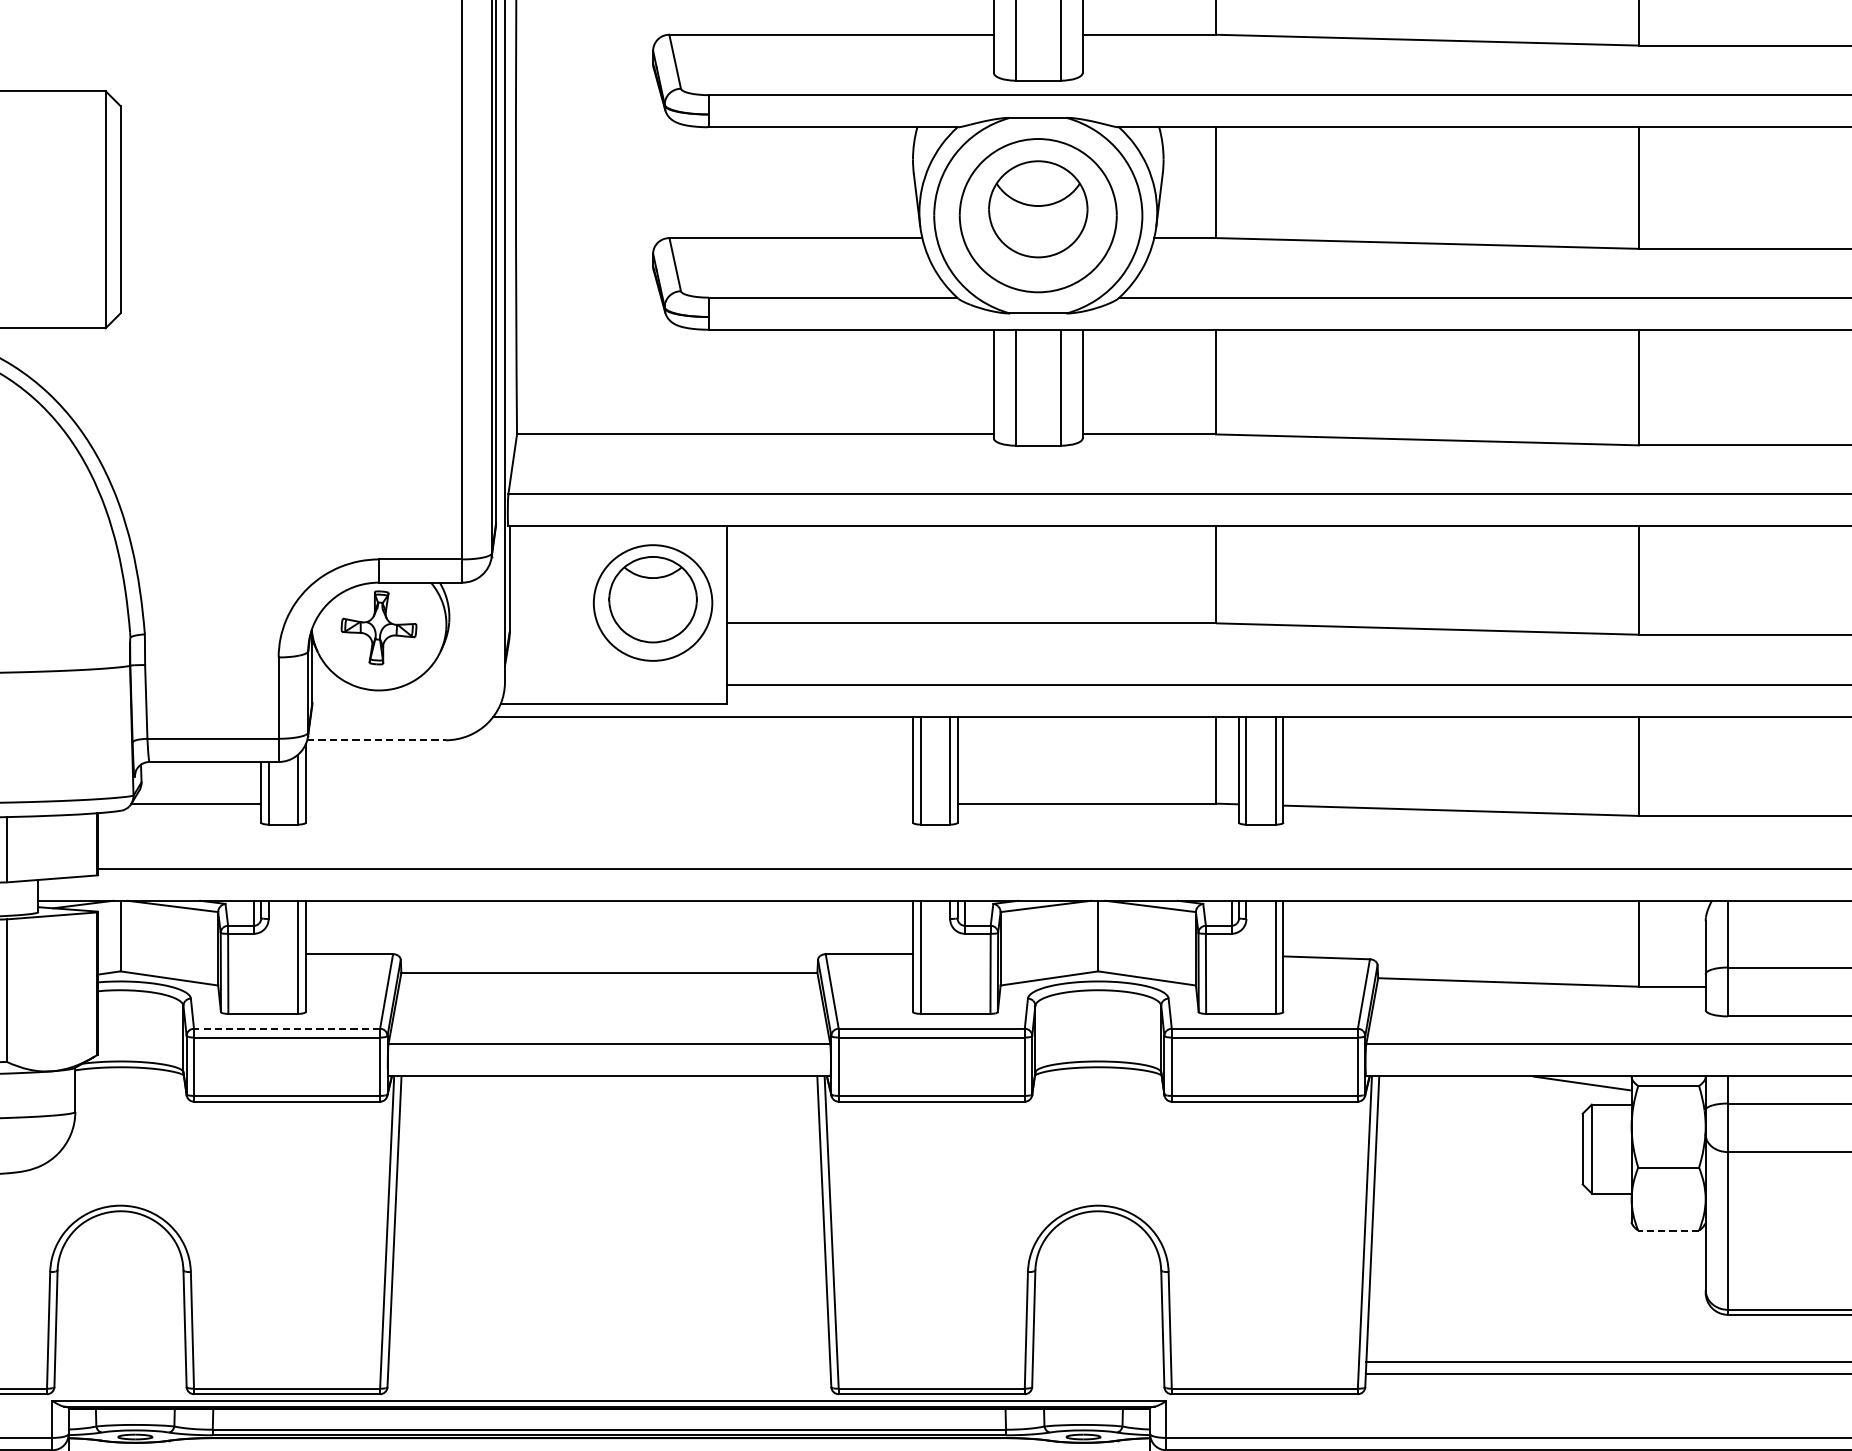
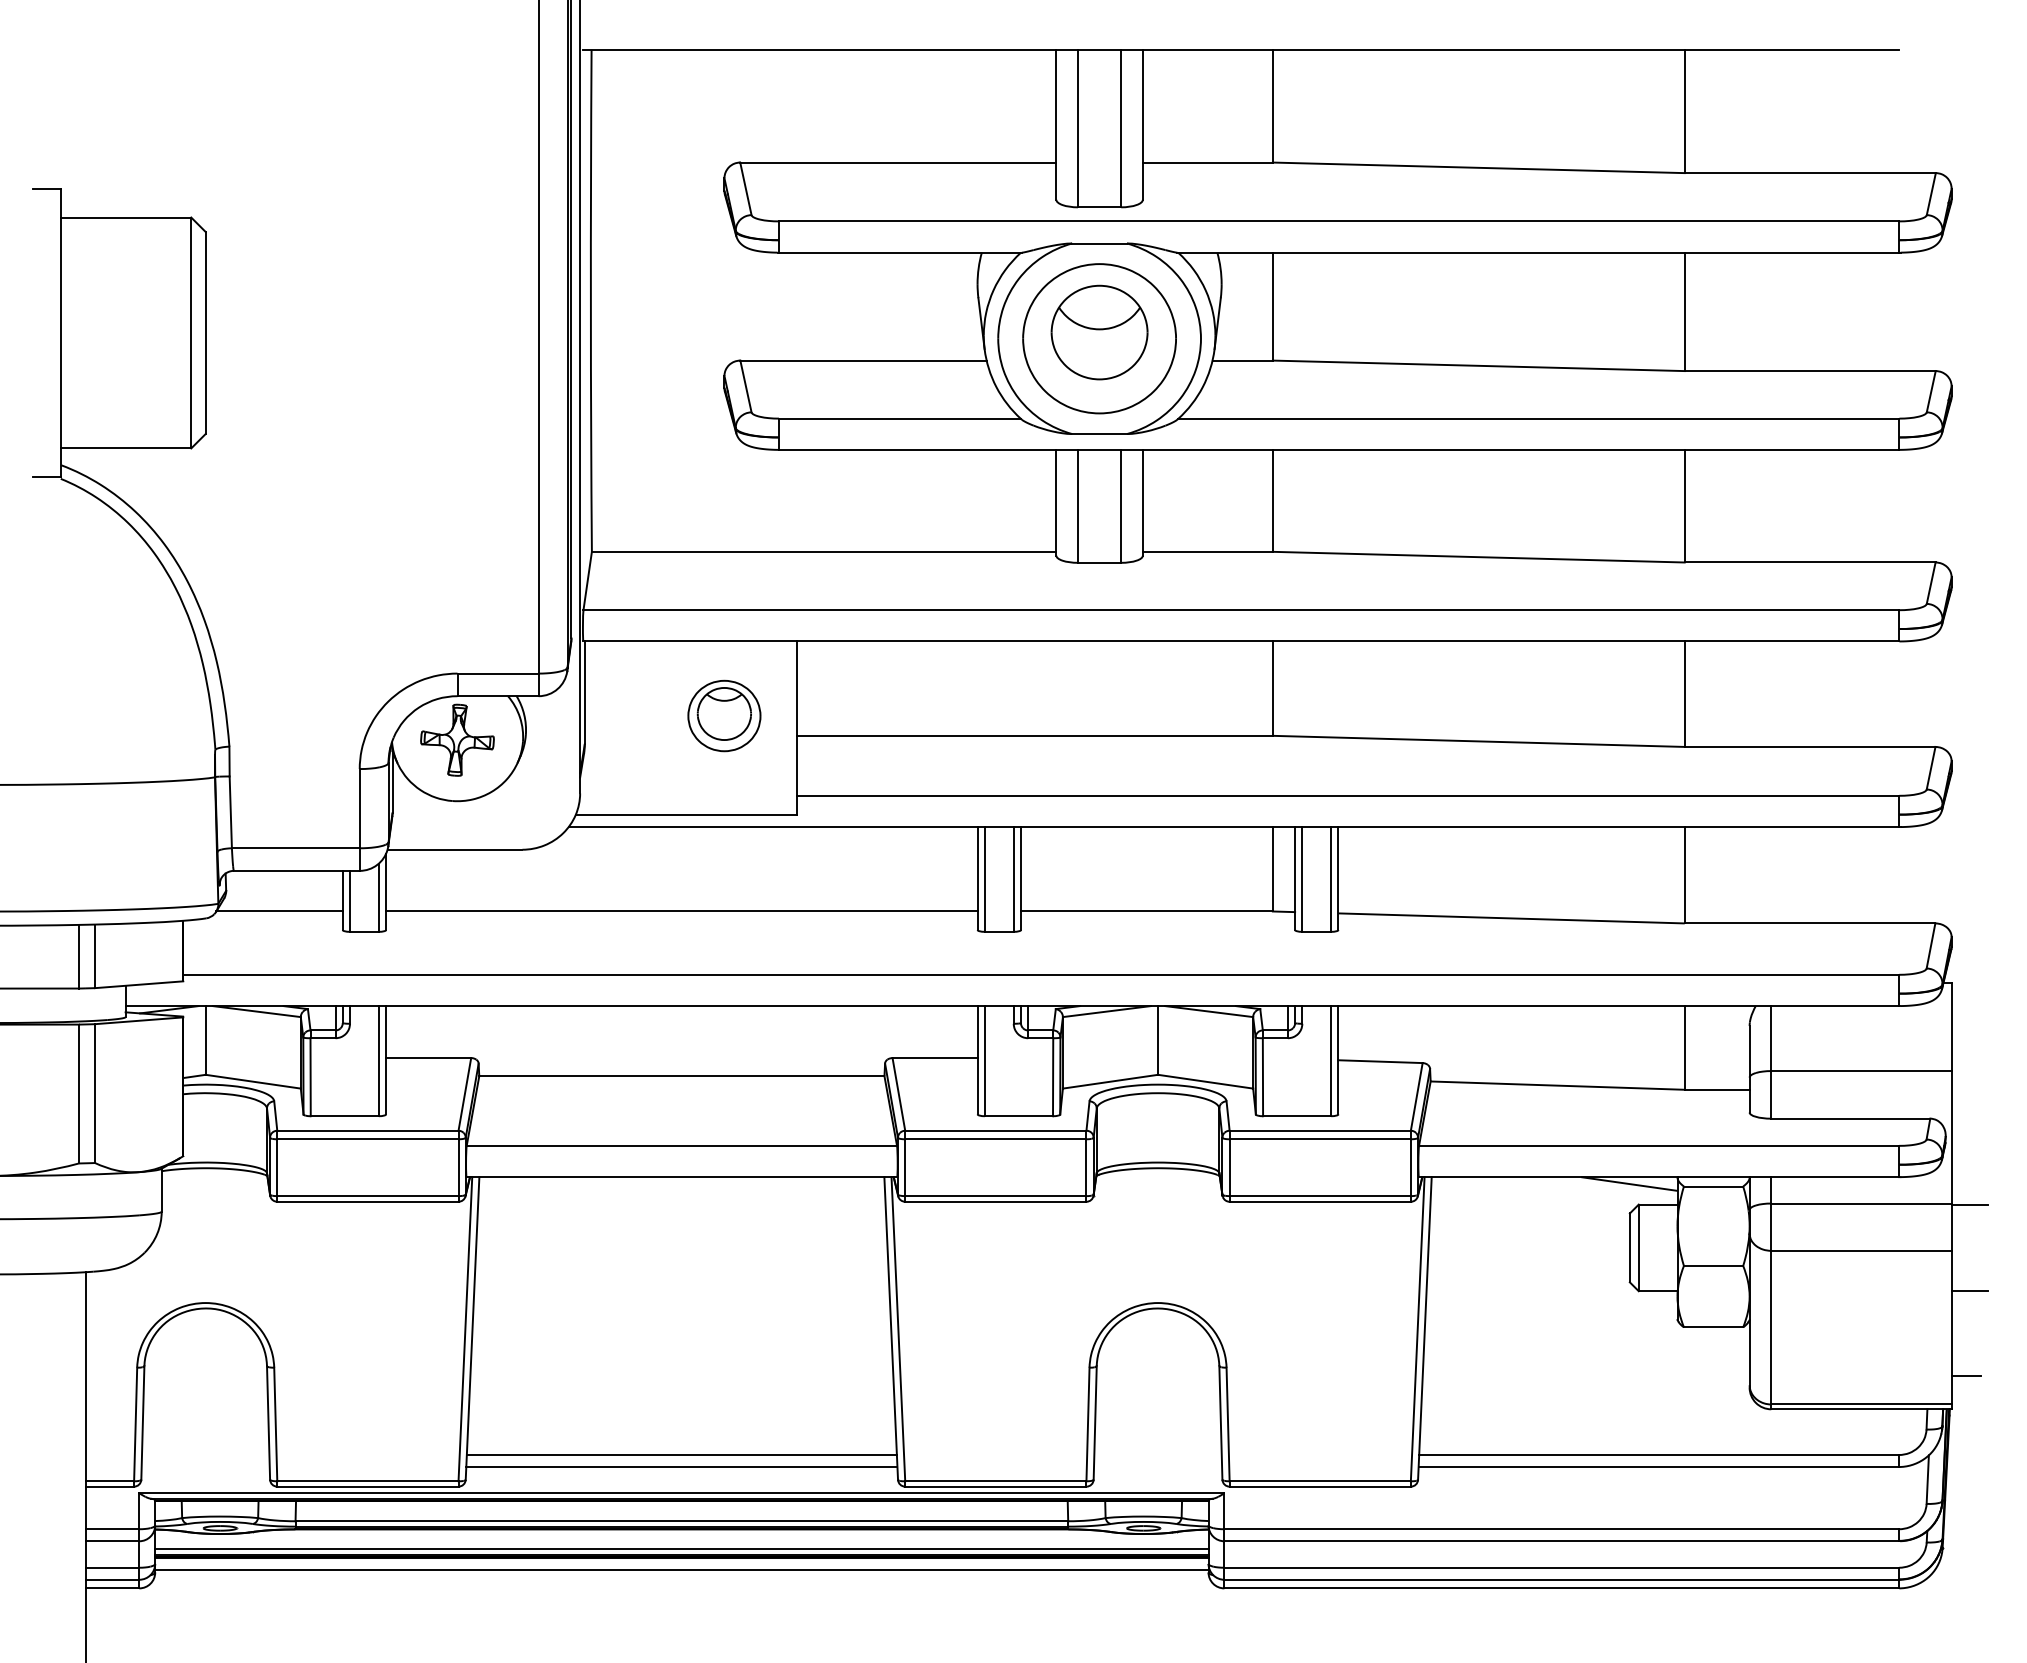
part: (653, 602) -> (724, 715), size x0.62
line: (376, 740) -> (455, 849), dashed -> solid
line: (609, 803) -> (681, 911), added
line: (286, 1028) -> (367, 1130), dashed -> solid
line: (1668, 1230) -> (1713, 1327), dashed -> solid
line: (609, 1362) -> (681, 1455), added
line: (609, 1374) -> (681, 1467), added

